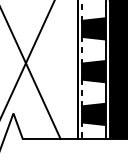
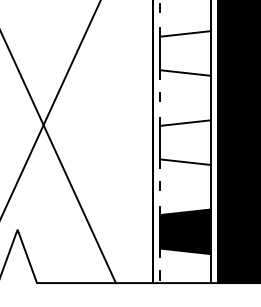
fill: (93, 28) -> (184, 52), removed
fill: (93, 71) -> (184, 142), removed

